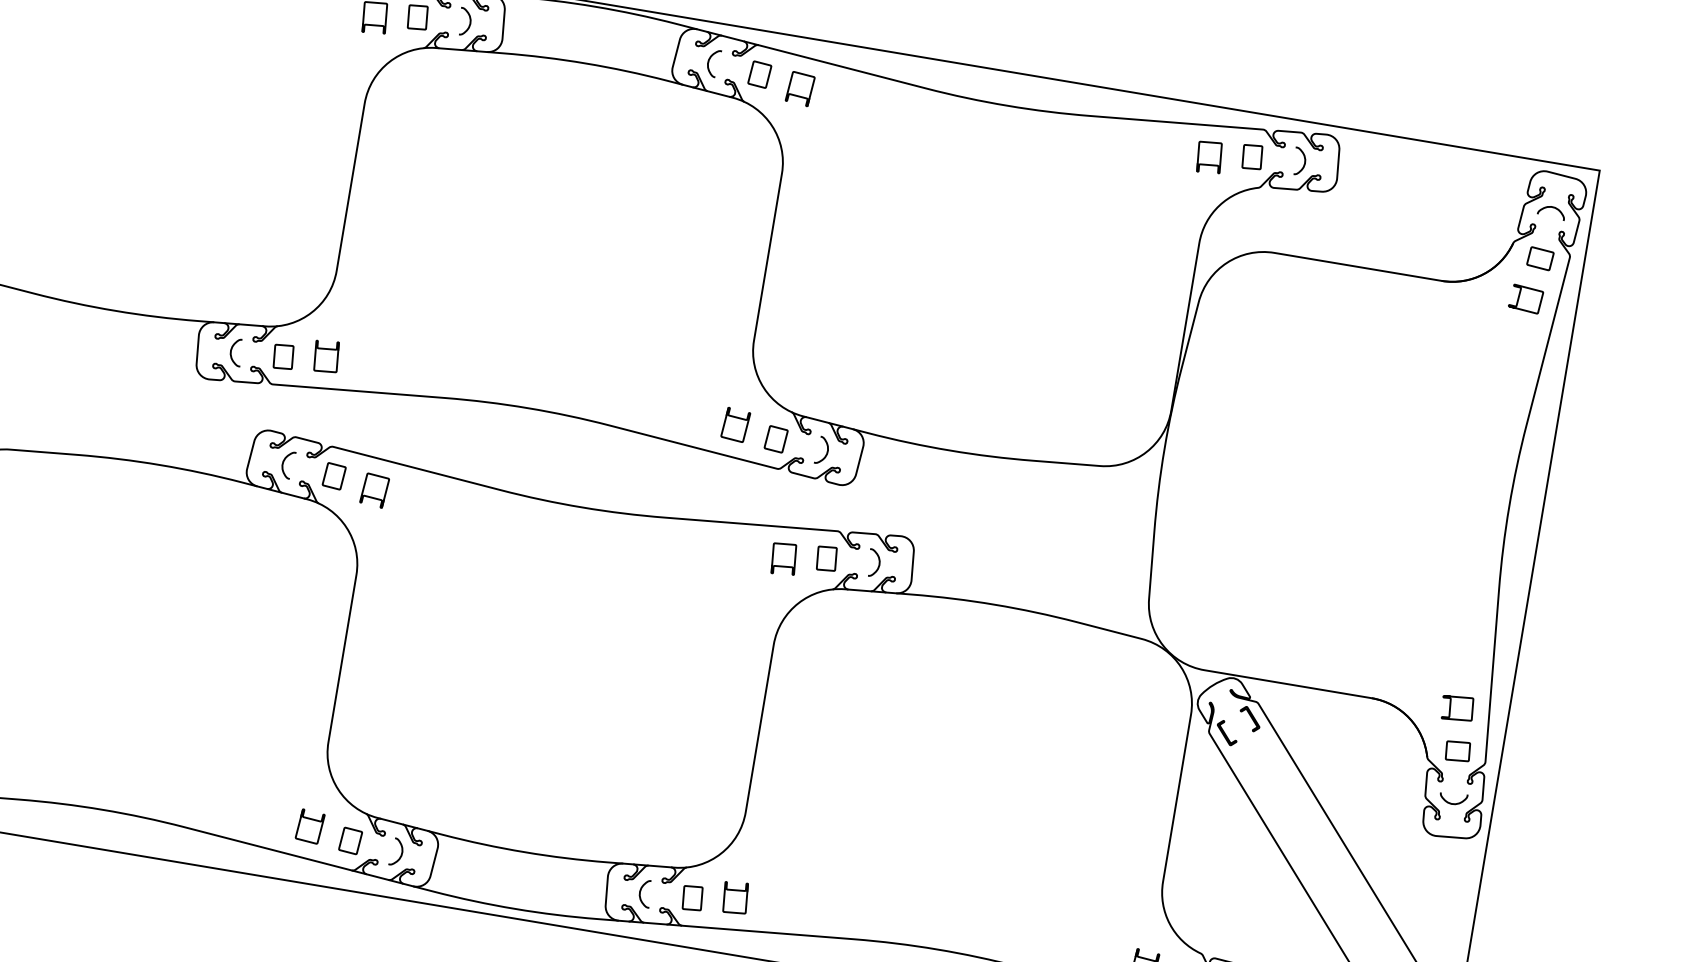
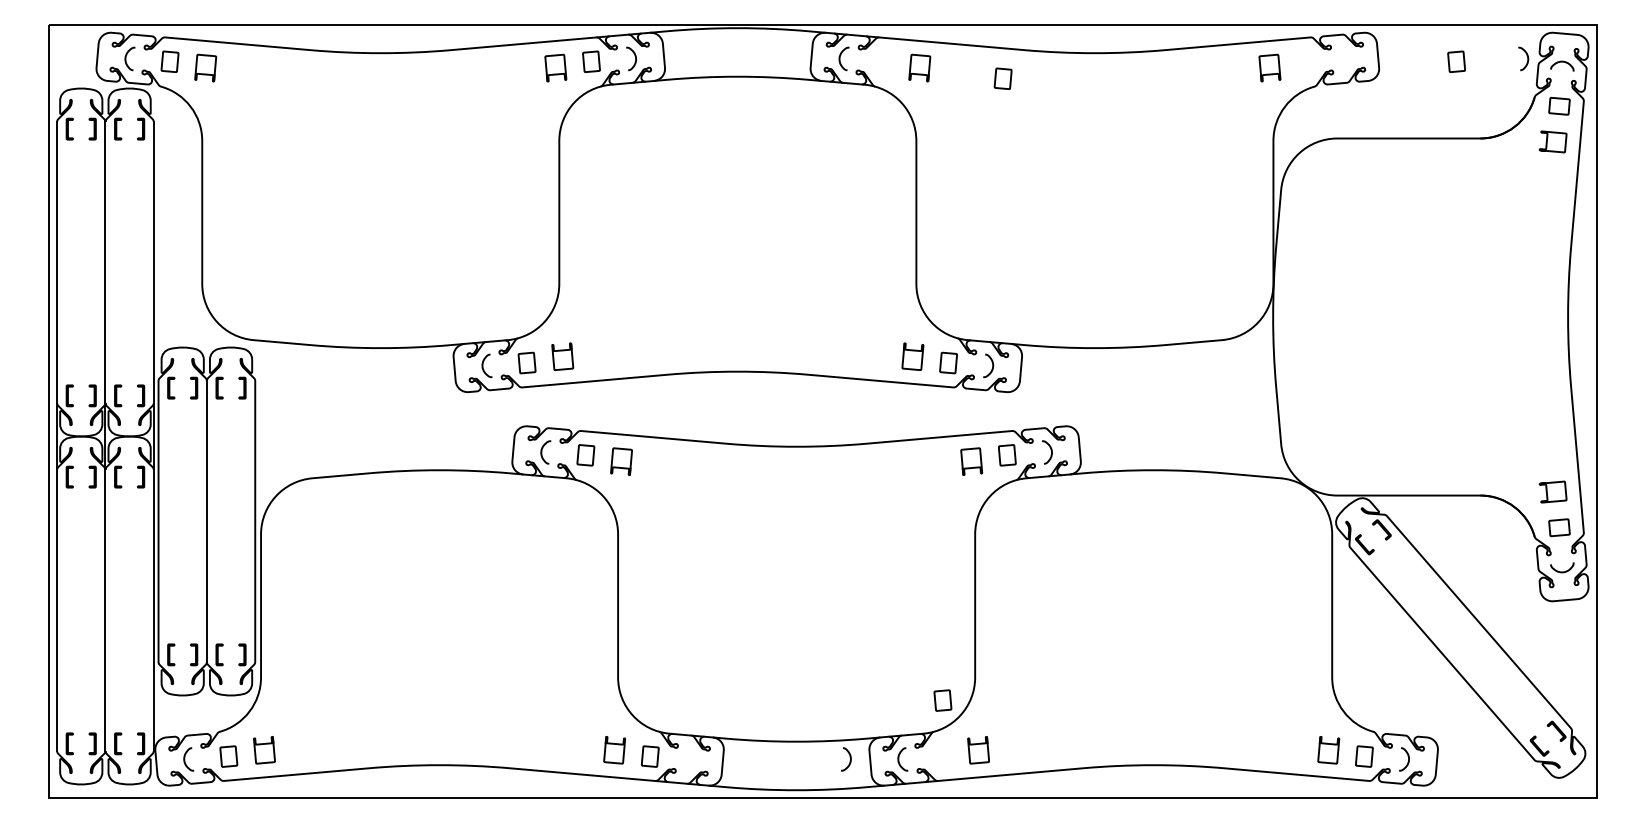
part: (759, 74) -> (1002, 78), moved
part: (1252, 156) -> (1456, 61), moved
curve: (1304, 161) -> (1527, 58), moved
curve: (400, 853) -> (849, 760), moved
part: (692, 897) -> (942, 700), moved

